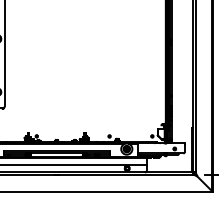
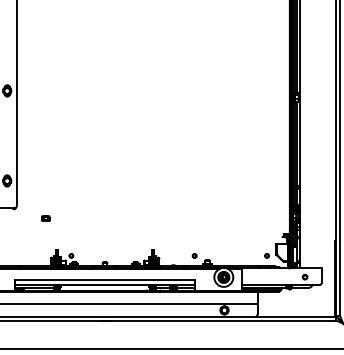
part: (21, 113) -> (45, 217), added

